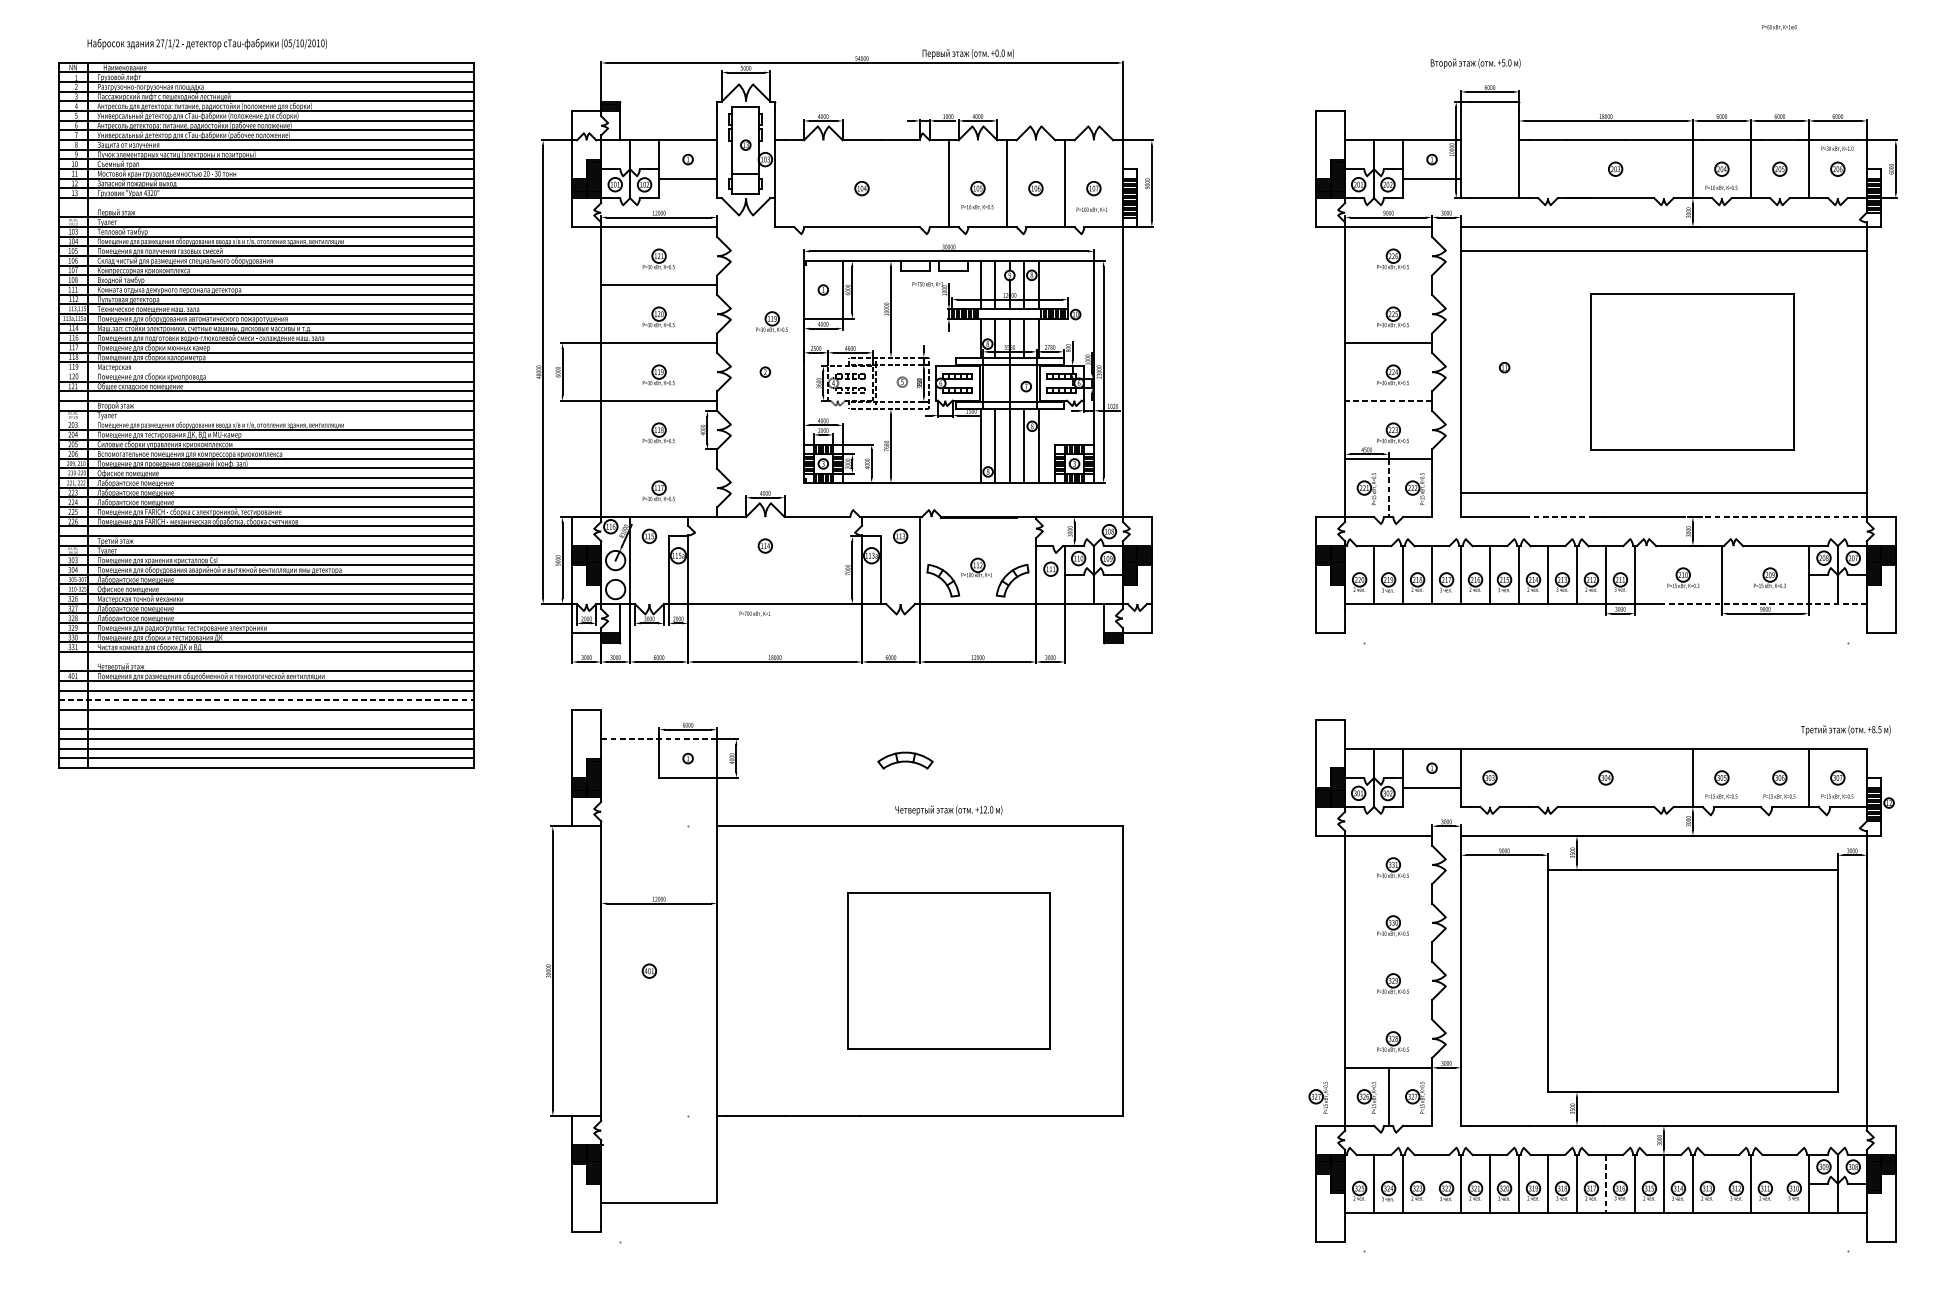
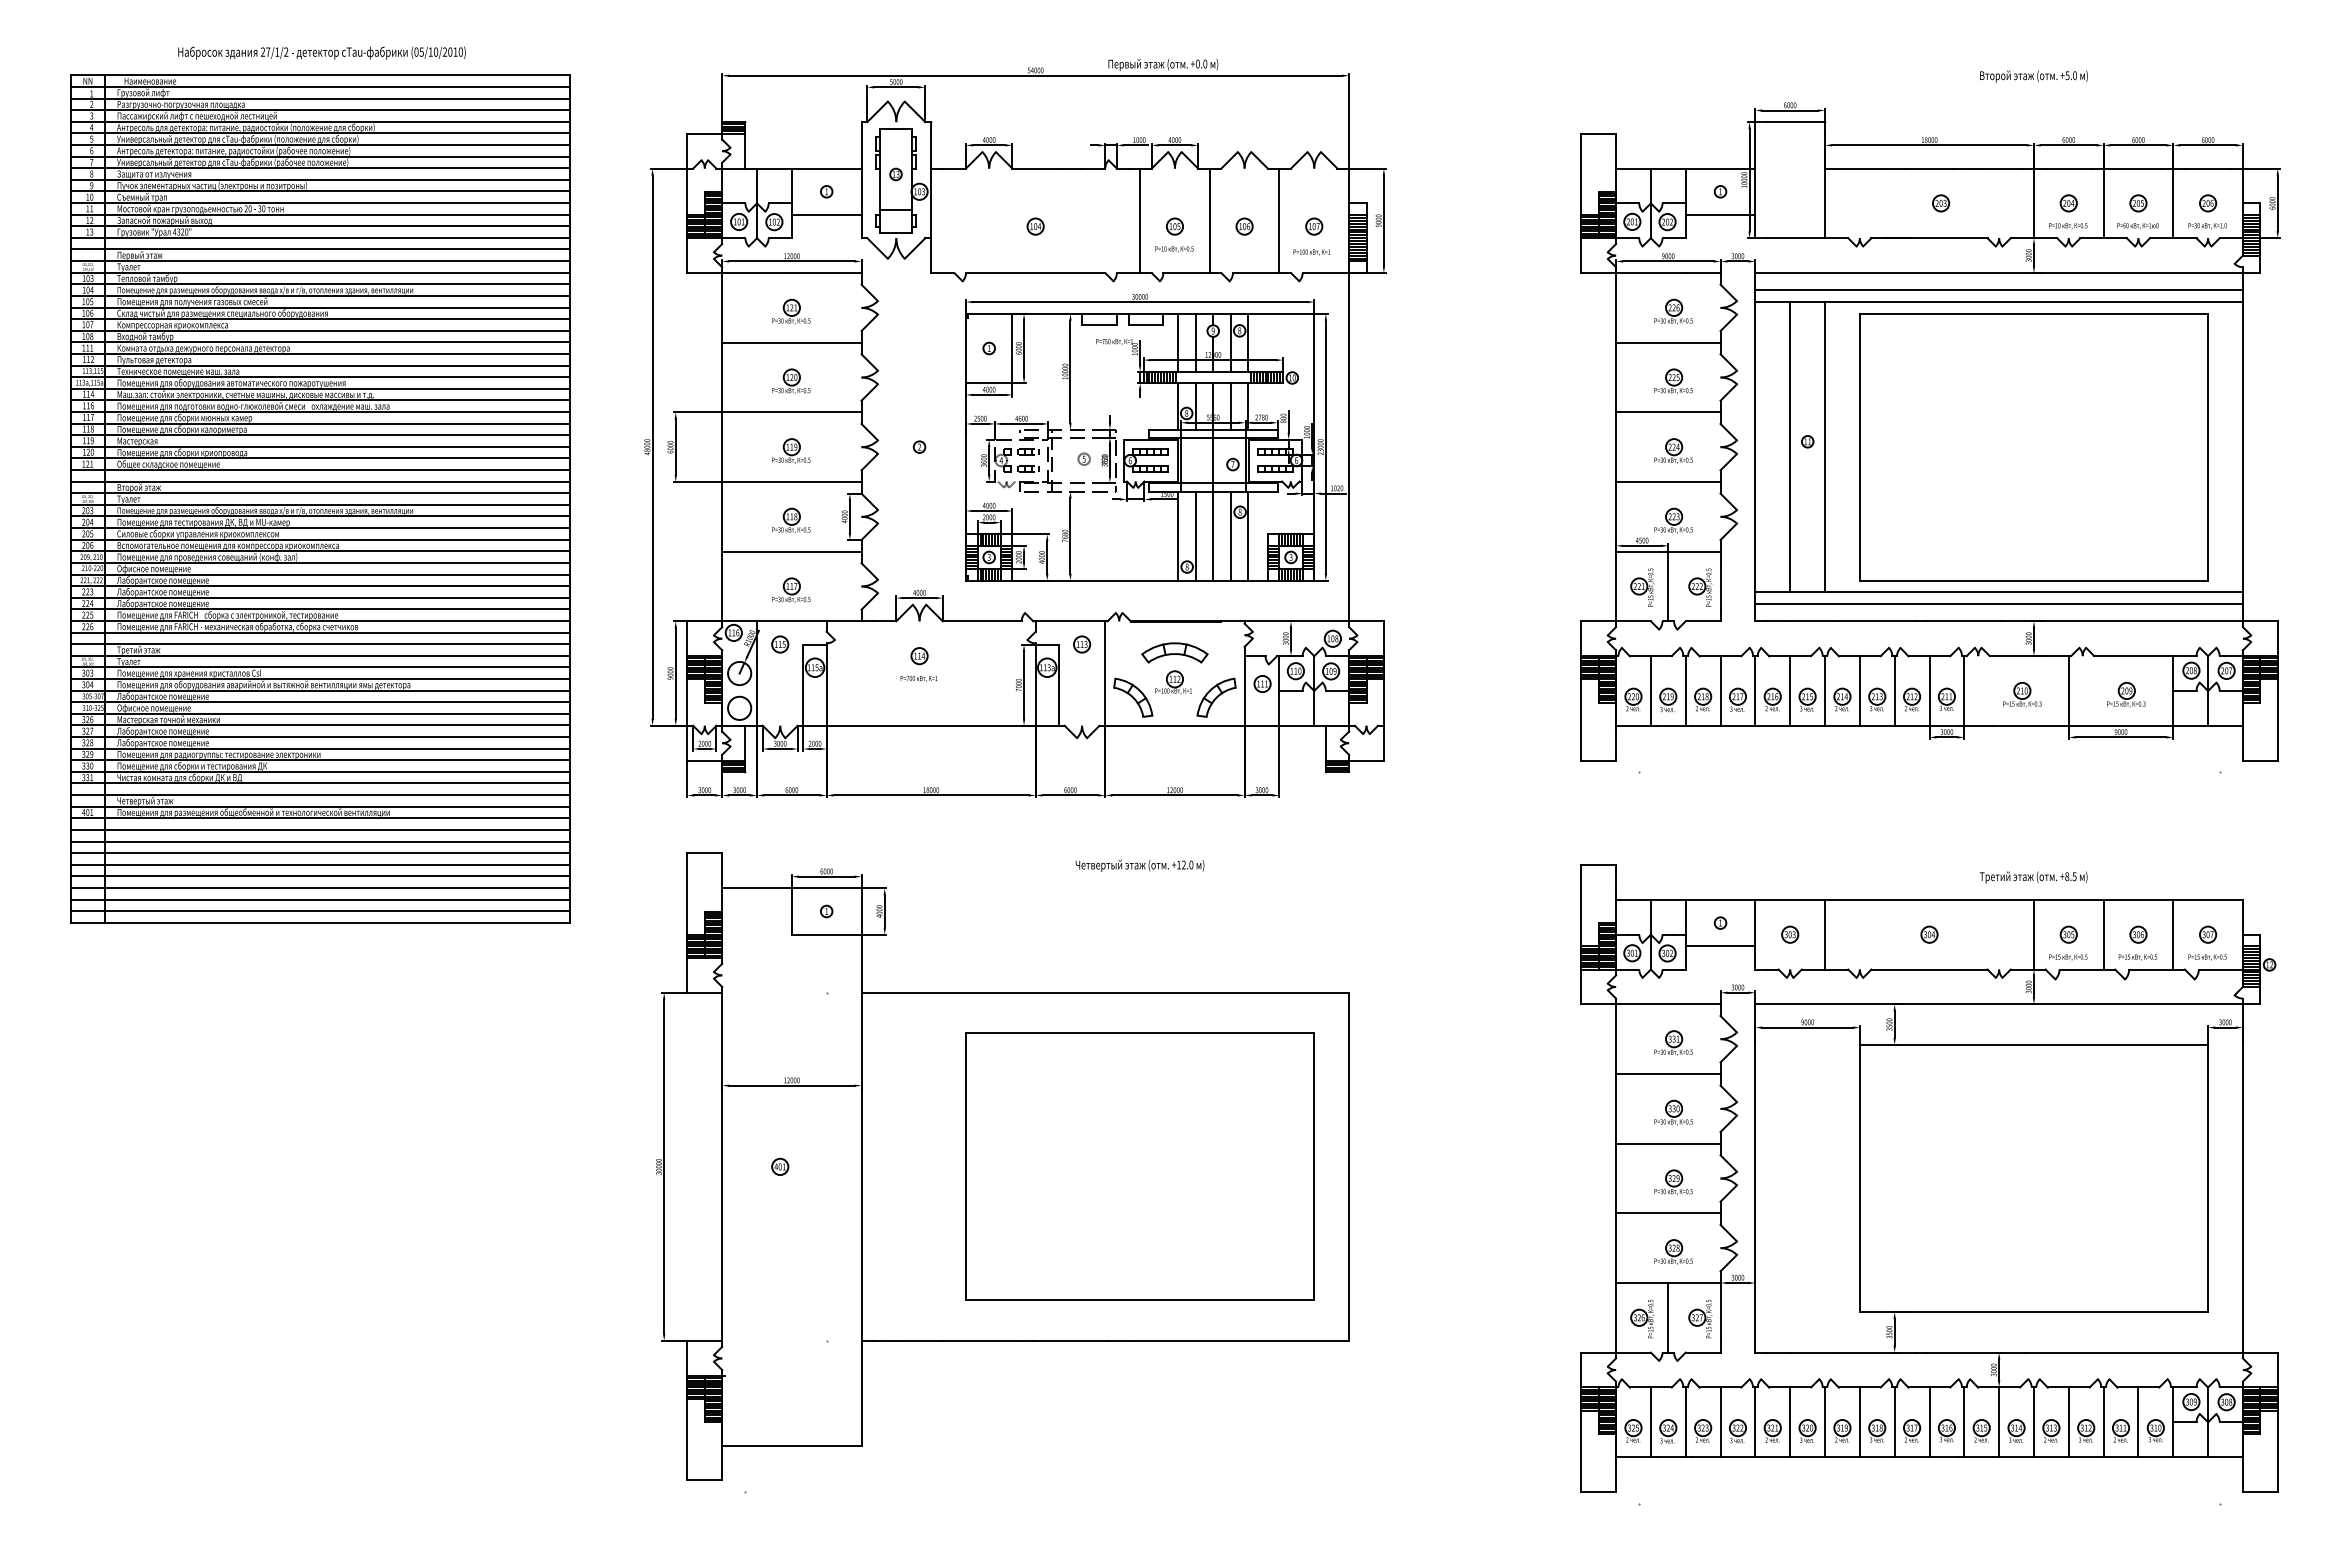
text: (1779, 27) -> (2137, 226), moved
text: (206, 43) -> (321, 52), moved
text: (1475, 63) -> (2033, 76), moved
text: (1837, 149) -> (2207, 226), moved
line: (265, 207) -> (319, 249), added
line: (1663, 241) -> (1998, 290), added
line: (1388, 285) -> (1668, 342), added
part: (772, 321) -> (927, 386), removed
line: (265, 371) -> (319, 446), added
line: (1490, 372) -> (1790, 447), added
line: (1519, 372) -> (1825, 447), added
part: (1692, 372) -> (2033, 447), size x1.43
line: (1387, 401) -> (1667, 482), dashed -> solid
line: (265, 419) -> (319, 504), added
line: (658, 458) -> (791, 551), added
line: (1388, 488) -> (1668, 586), dashed -> solid
line: (1663, 502) -> (1998, 603), added
line: (1561, 517) -> (1875, 621), dashed -> solid
line: (1775, 517) -> (2133, 621), dashed -> solid
line: (1763, 603) -> (2118, 725), dashed -> solid
text: (754, 613) -> (918, 678), moved
line: (265, 662) -> (319, 795), added
line: (266, 700) -> (320, 841), dashed -> solid
line: (265, 719) -> (319, 864), added
text: (1845, 730) -> (2033, 877), moved
line: (658, 739) -> (791, 888), dashed -> solid
part: (905, 760) -> (1174, 652), moved
line: (1519, 777) -> (1825, 934), added
line: (1750, 777) -> (2103, 934), added
text: (948, 810) -> (1139, 865), moved
line: (1388, 894) -> (1668, 1074), added
line: (1388, 951) -> (1668, 1143), added
part: (948, 970) -> (1139, 1166), size x1.43
line: (1388, 1009) -> (1668, 1213), added
part: (1318, 1097) -> (1584, 1318), removed
line: (1432, 1183) -> (1720, 1422), added
line: (1605, 1183) -> (1929, 1422), dashed -> solid
line: (1721, 1183) -> (2068, 1422), added
line: (1779, 1183) -> (2138, 1422), added

